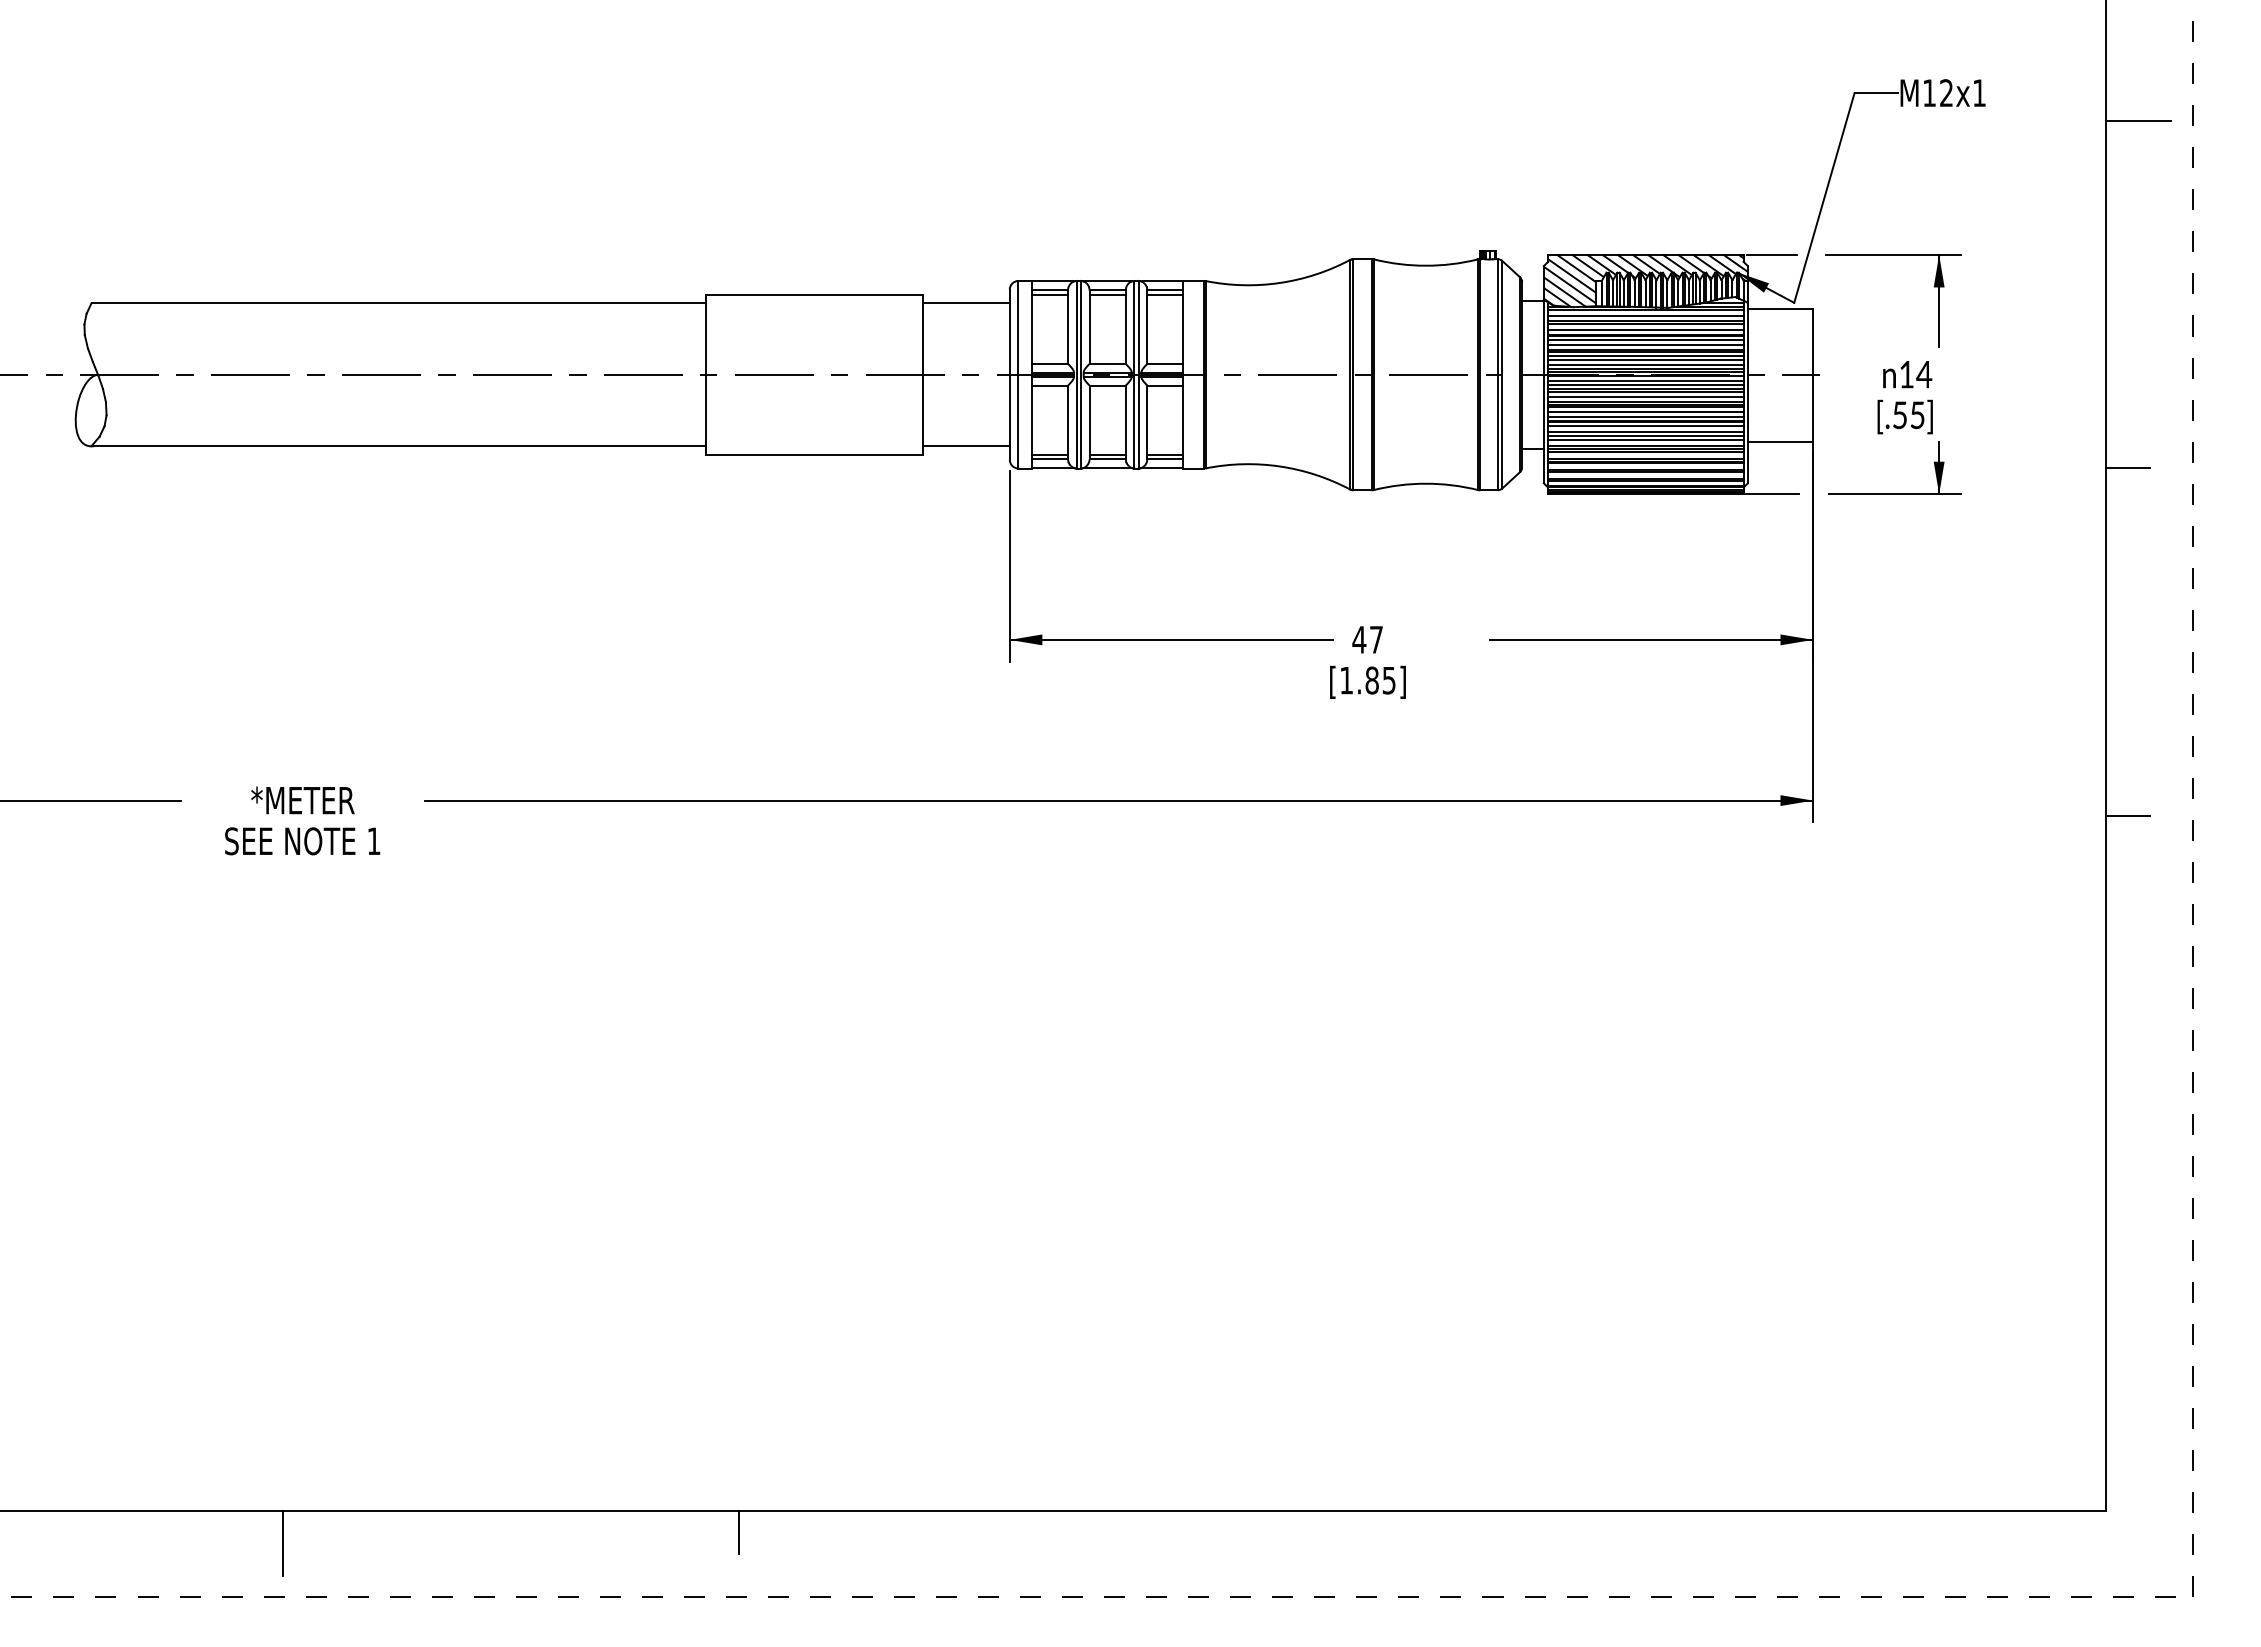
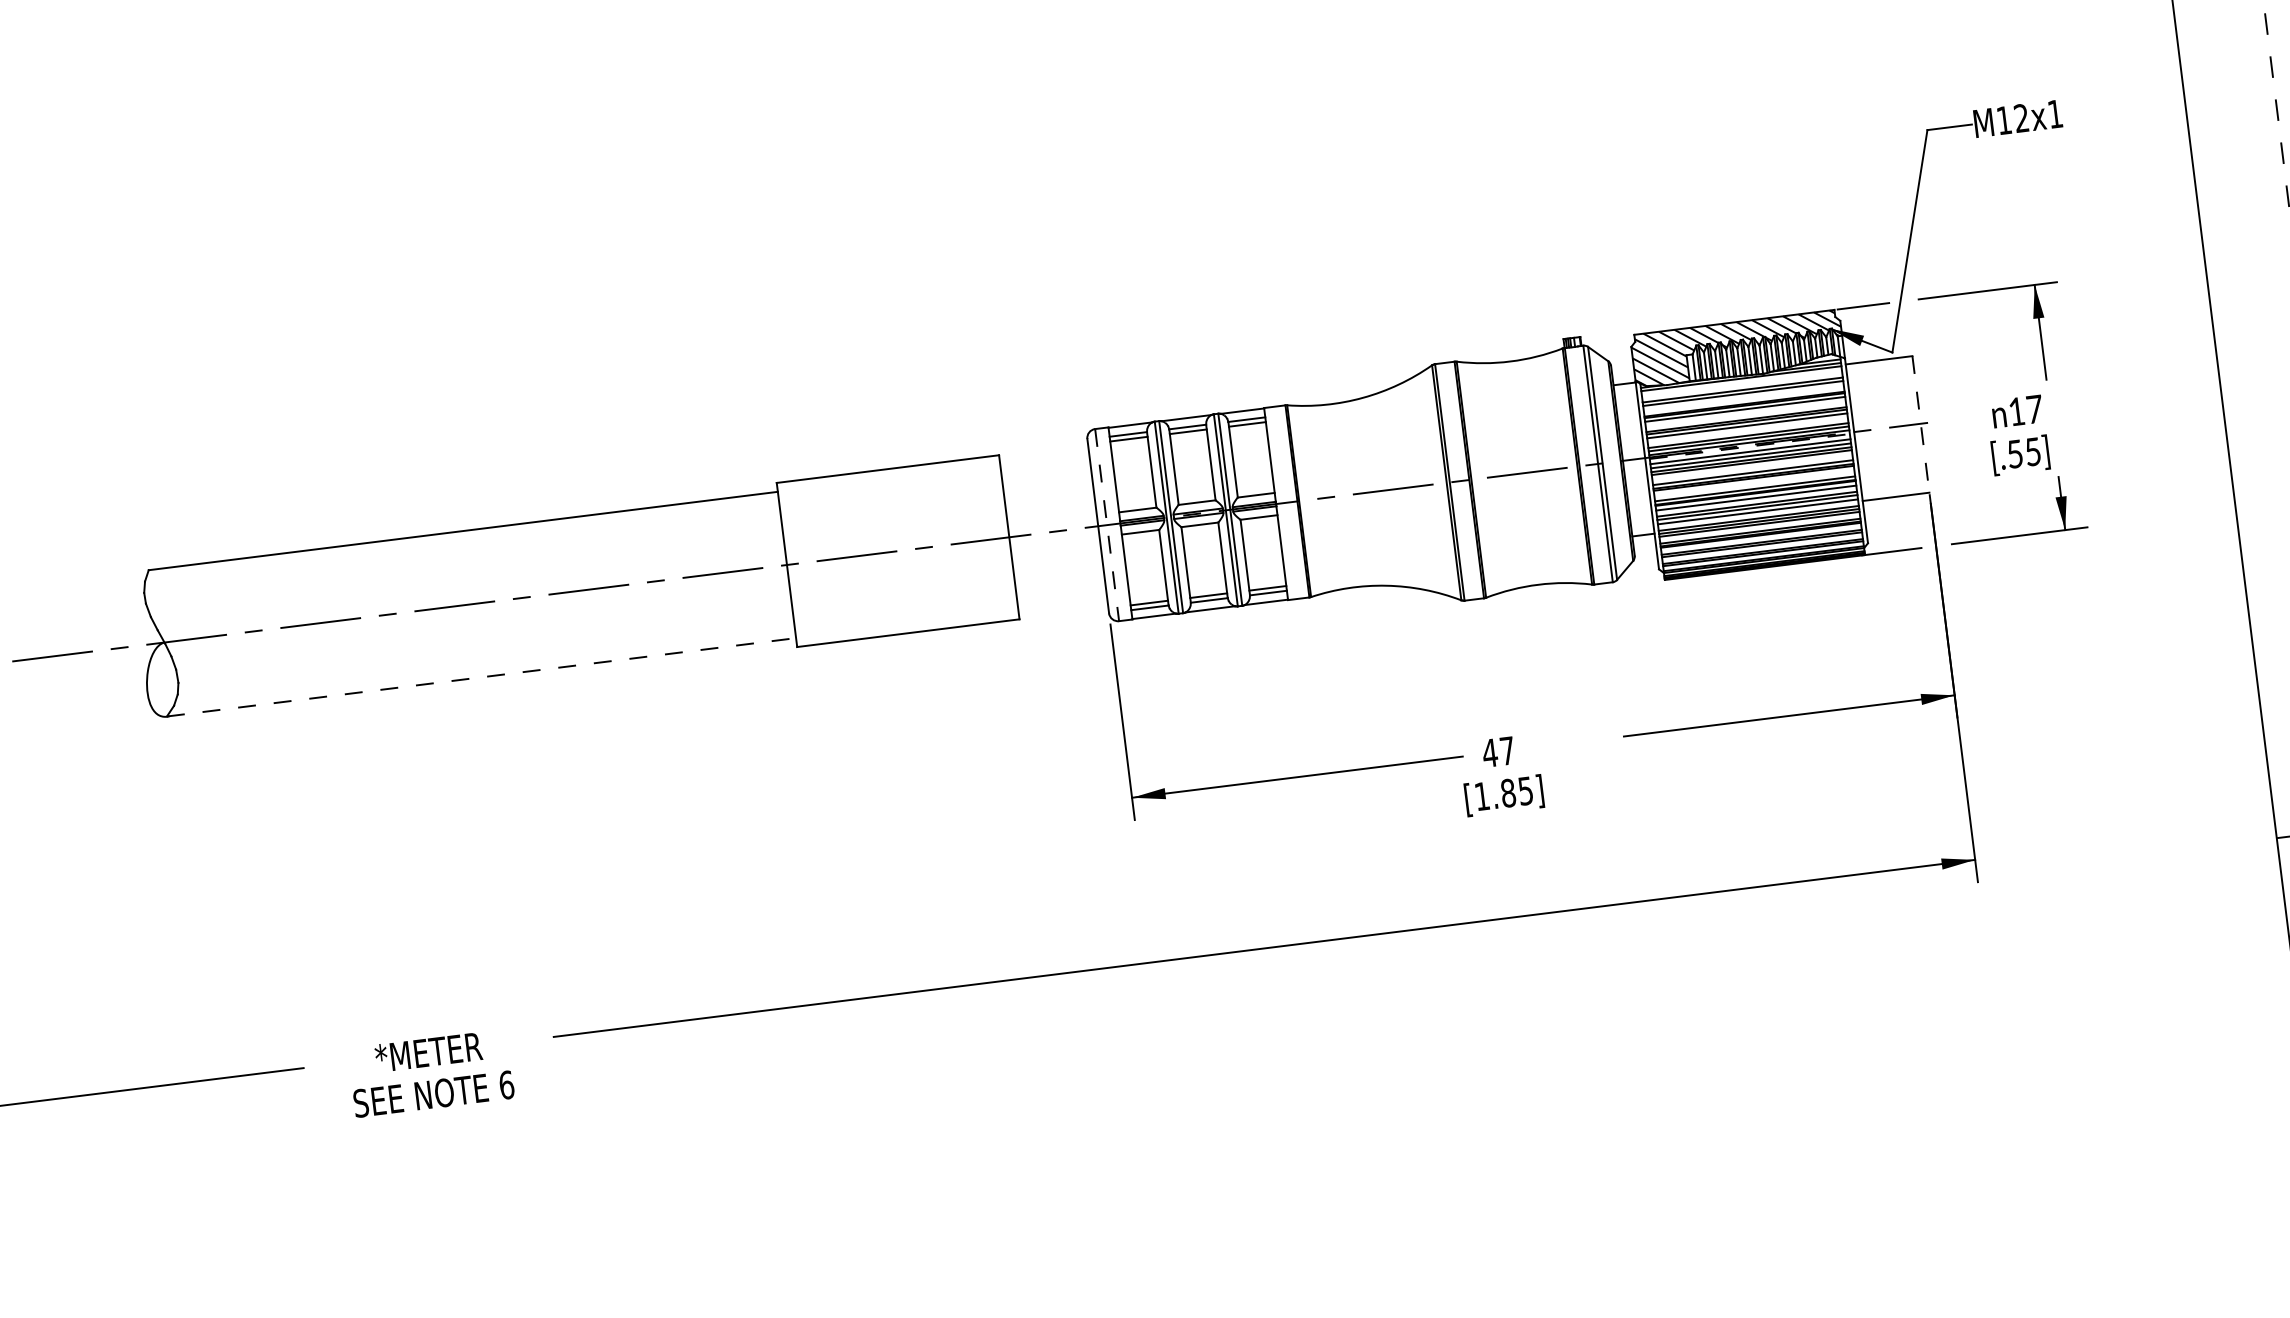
line: (2138, 121) -> (2221, 122), removed
line: (965, 303) -> (1043, 458), removed
line: (1645, 316) -> (1741, 385), removed
line: (1645, 330) -> (1743, 399), removed
line: (1645, 344) -> (1745, 414), removed
line: (1645, 360) -> (1747, 430), removed
line: (1018, 374) -> (1107, 524), solid -> dashed
text: (1924, 374) -> (2034, 409), 14 -> 17
line: (1813, 375) -> (1921, 424), solid -> dashed
line: (1645, 376) -> (1749, 446), solid -> dashed
line: (1645, 396) -> (1752, 467), removed
line: (1645, 412) -> (1754, 483), removed
line: (399, 446) -> (482, 677), solid -> dashed
line: (965, 446) -> (1062, 605), removed
line: (2127, 468) -> (2254, 479), removed
text: (373, 841) -> (506, 1085), 1 -> 6

